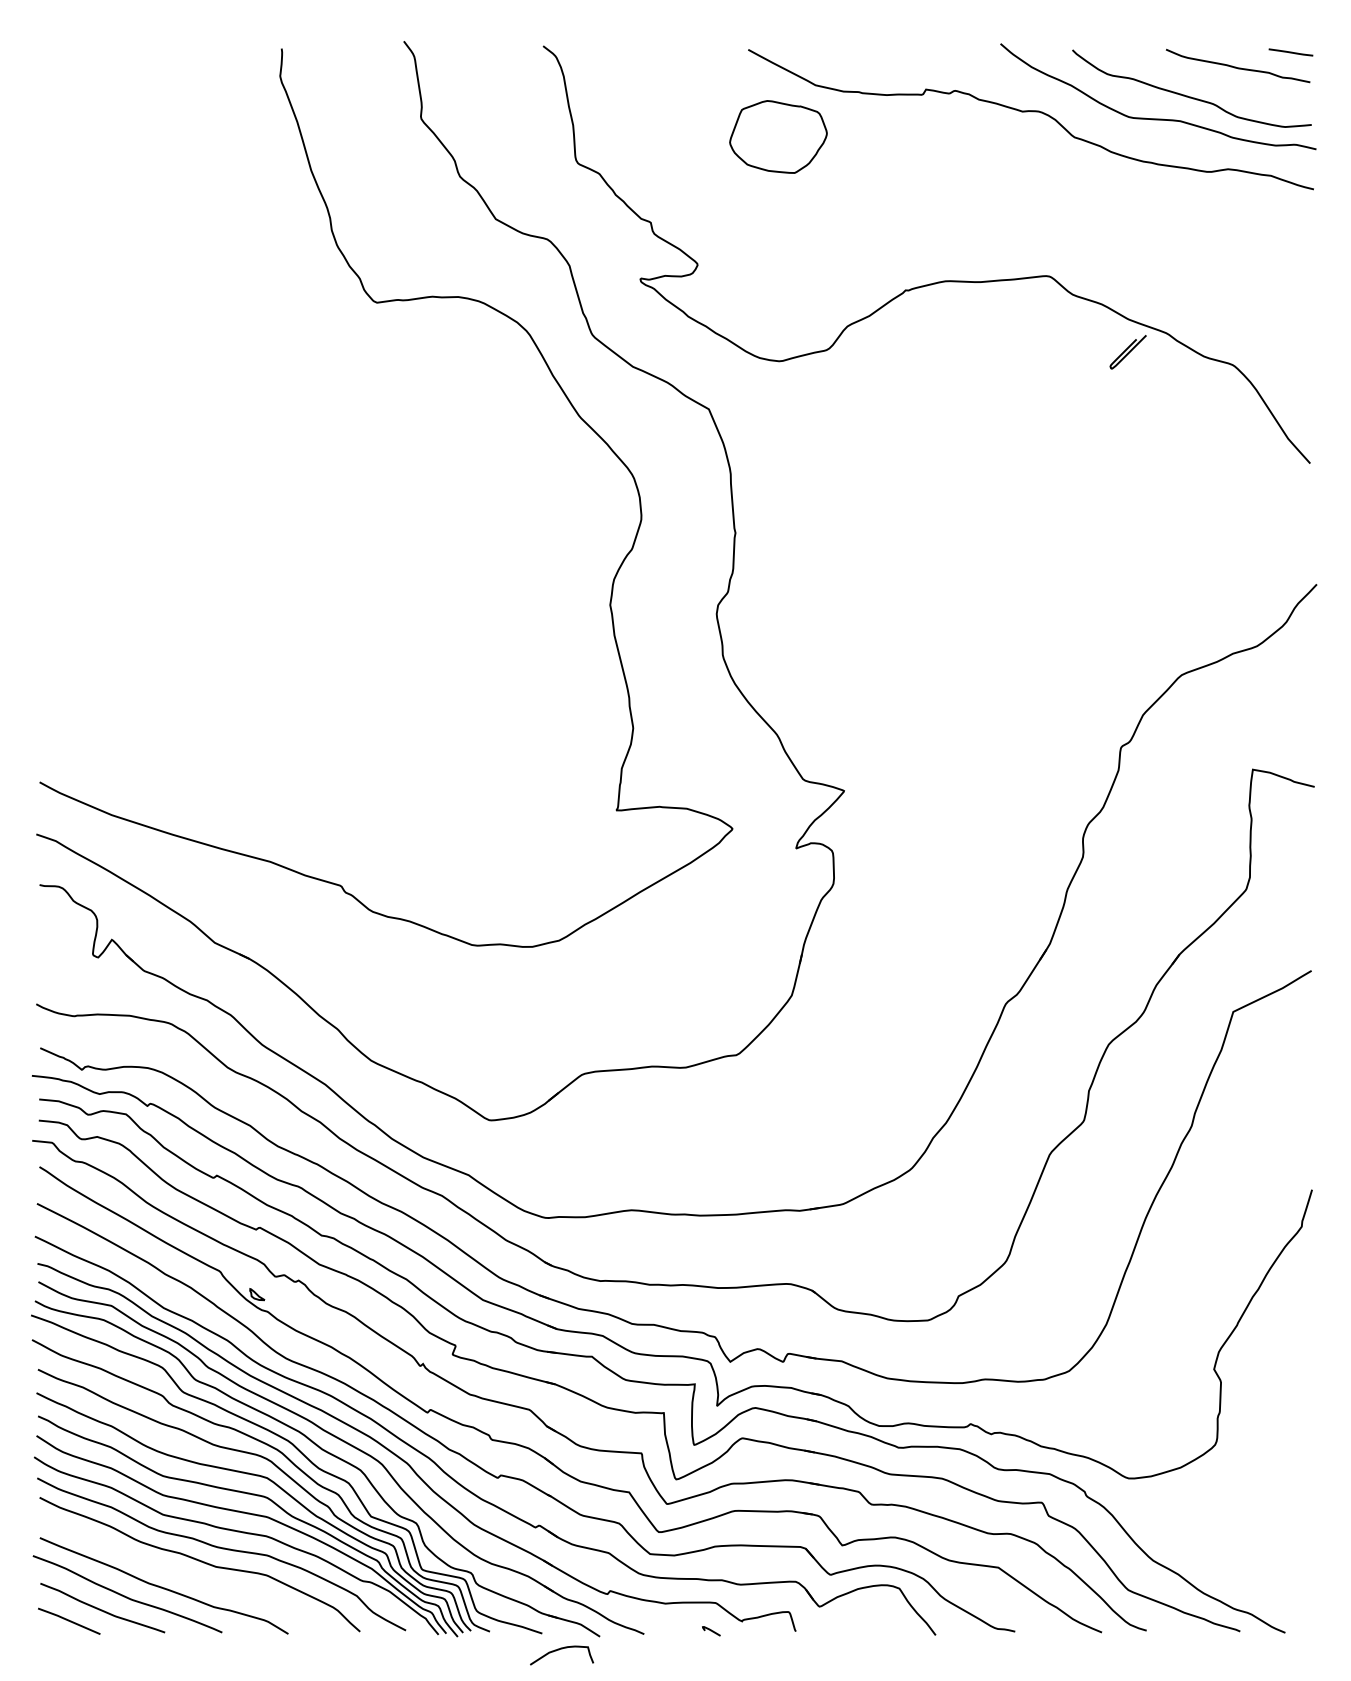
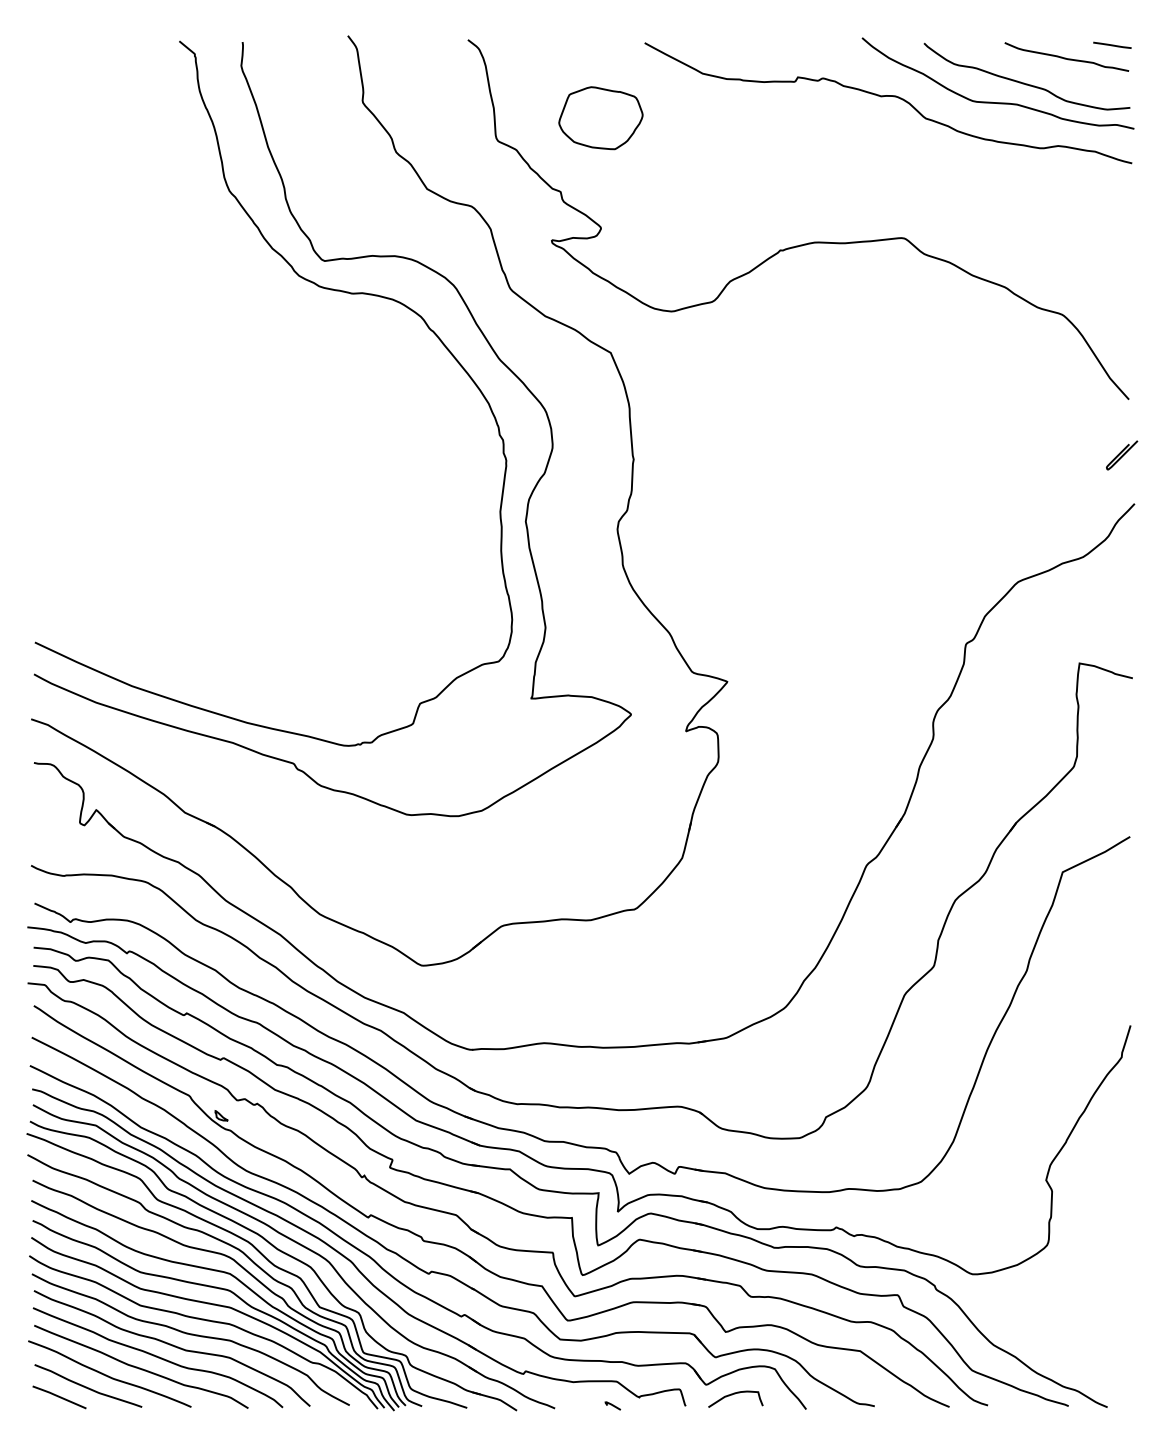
part: (778, 136) -> (600, 117), moved
curve: (371, 333) -> (320, 287), added
curve: (1127, 352) -> (1121, 455), moved
curve: (183, 1575) -> (157, 1357), added
curve: (559, 1650) -> (733, 1394), moved

